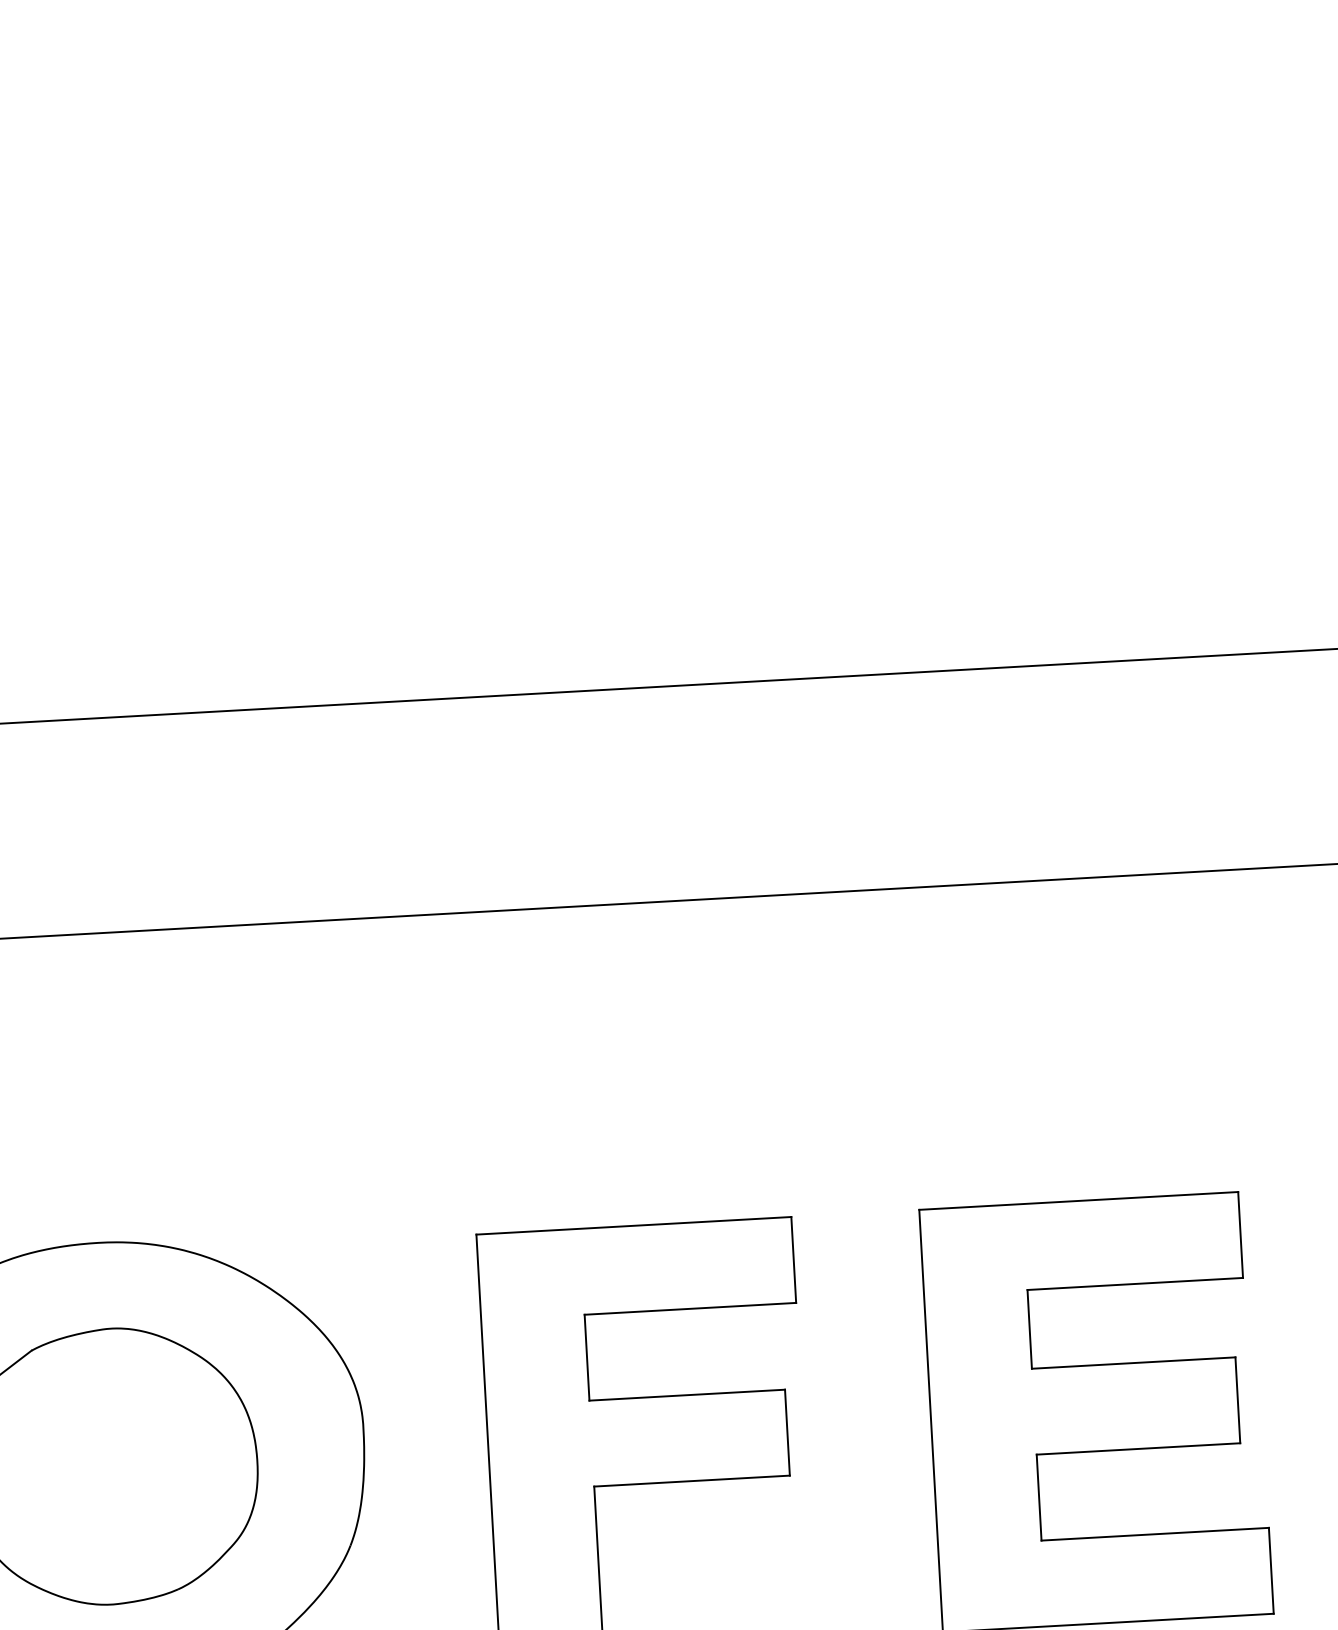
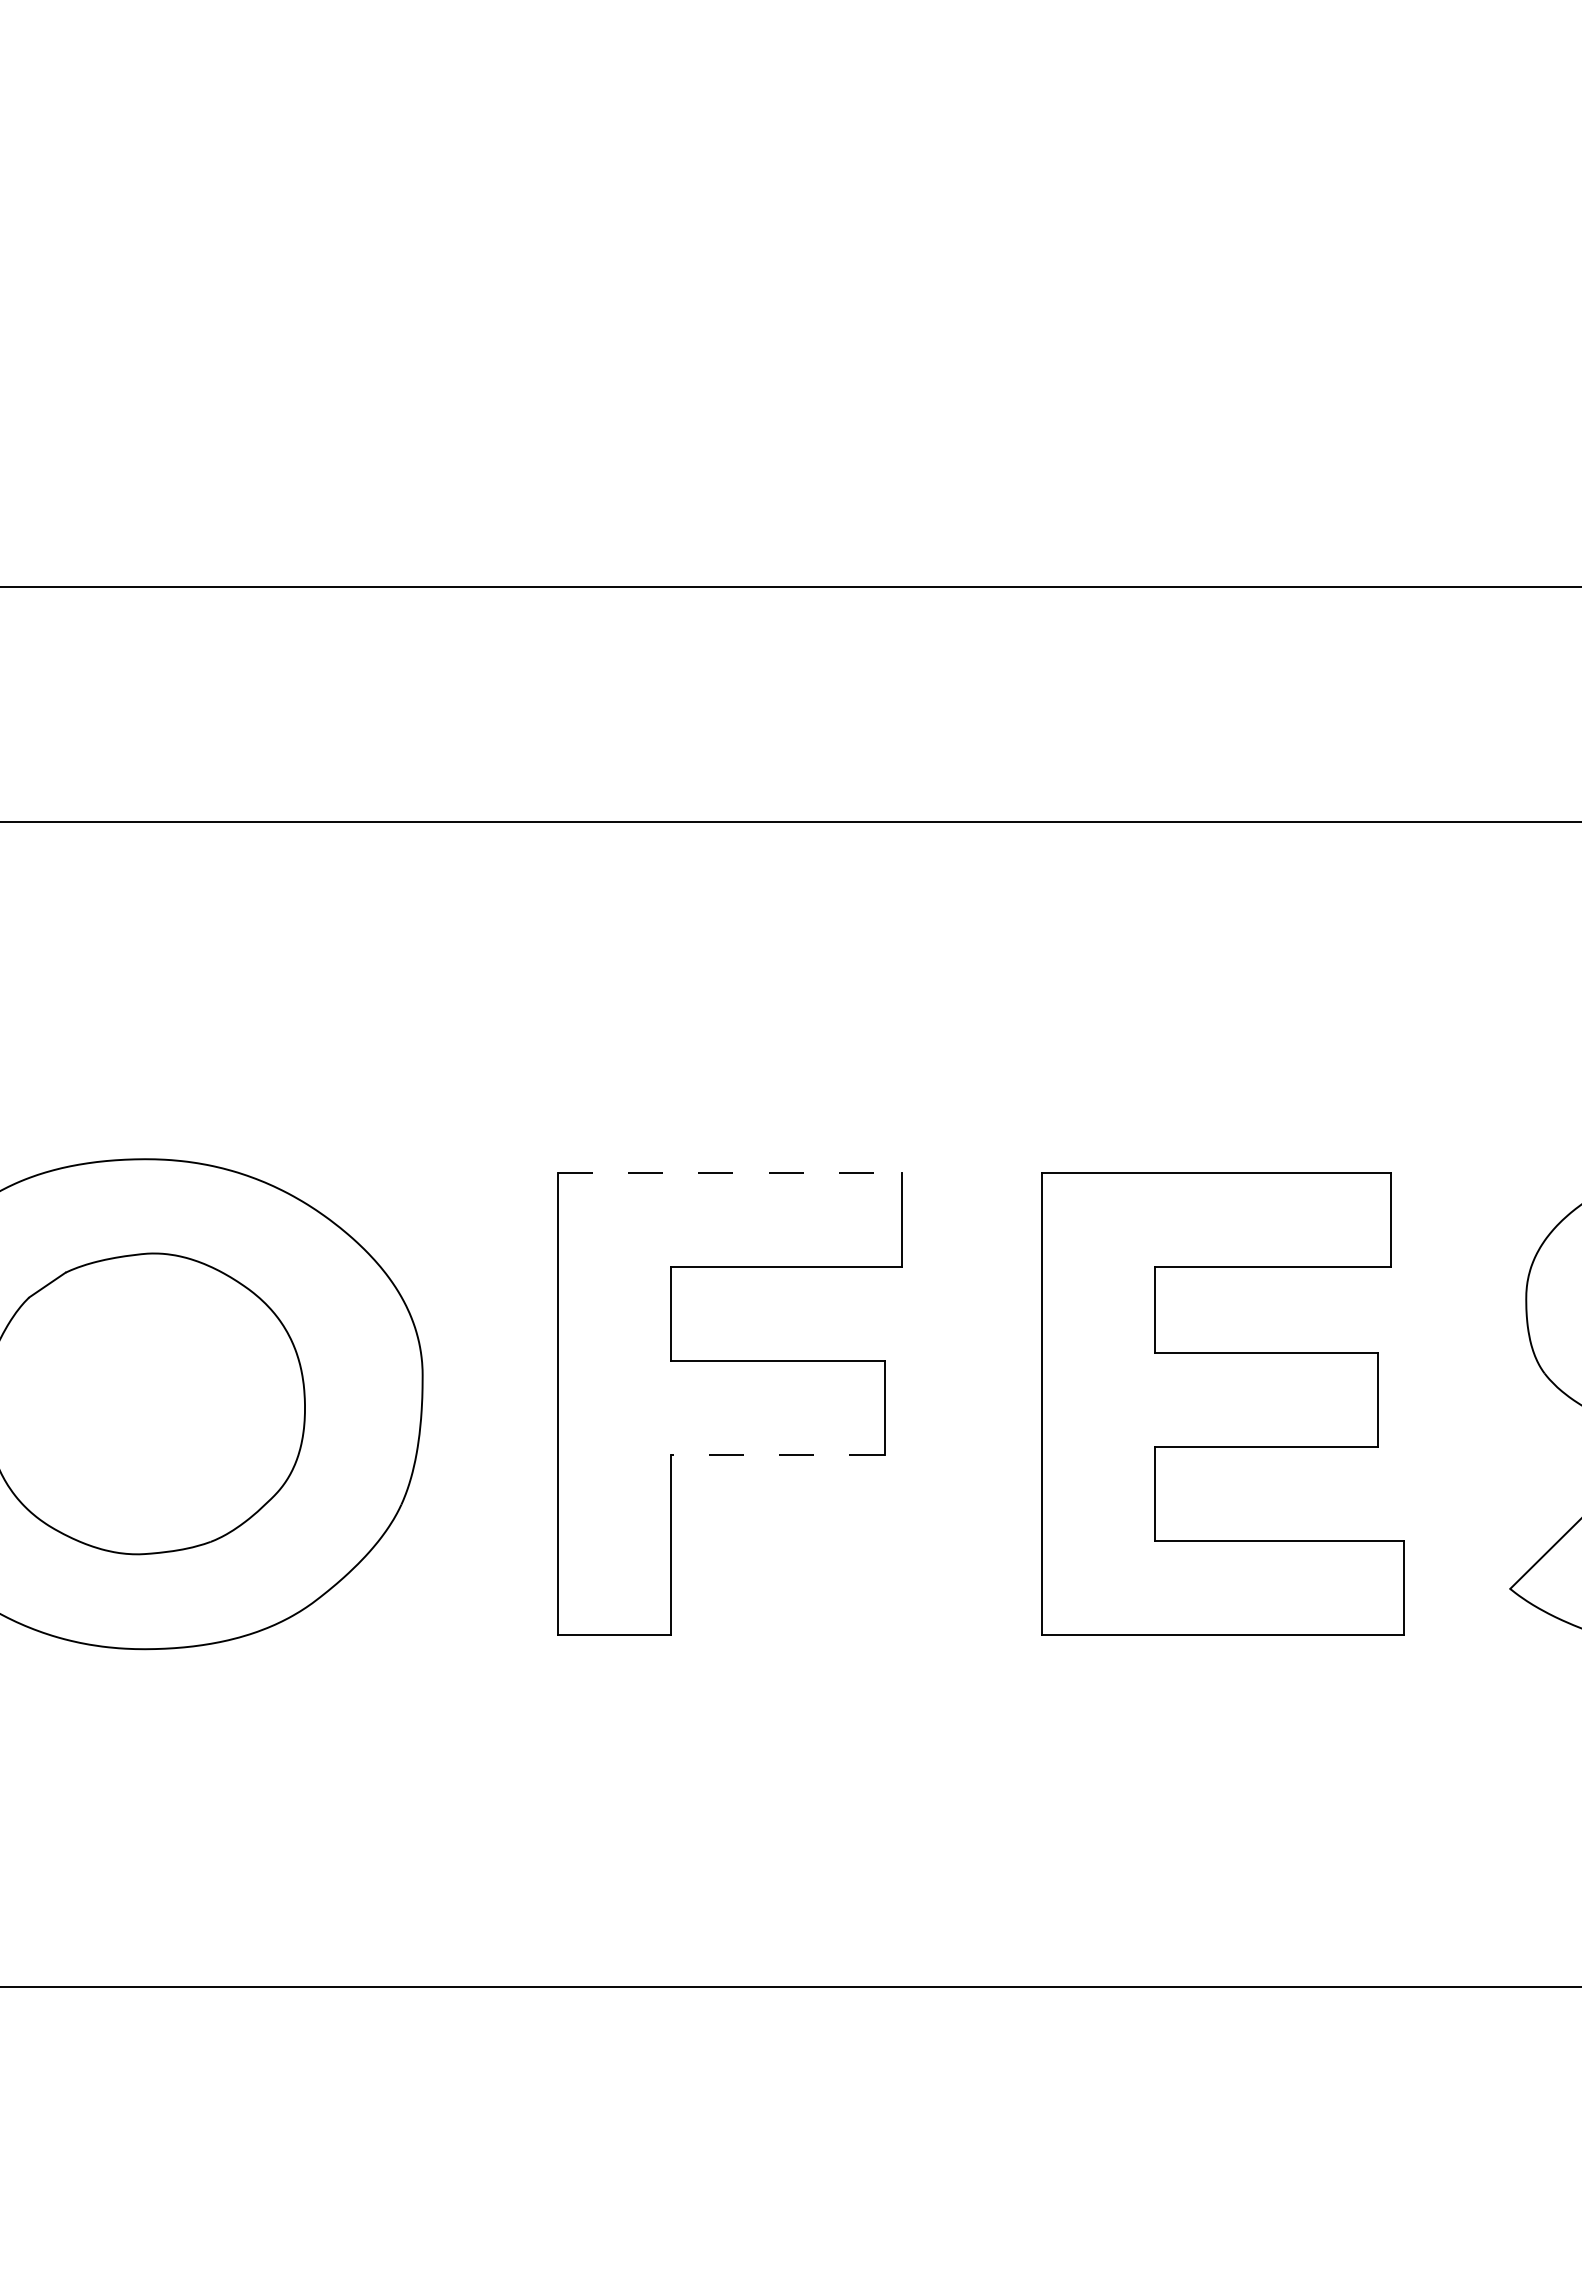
line: (634, 1225) -> (730, 1173), solid -> dashed
line: (691, 1481) -> (777, 1455), solid -> dashed

